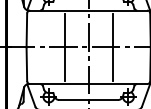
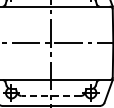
line: (64, 47) -> (27, 43), removed
line: (112, 47) -> (75, 43), removed
line: (88, 99) -> (51, 95), solid -> dashed

